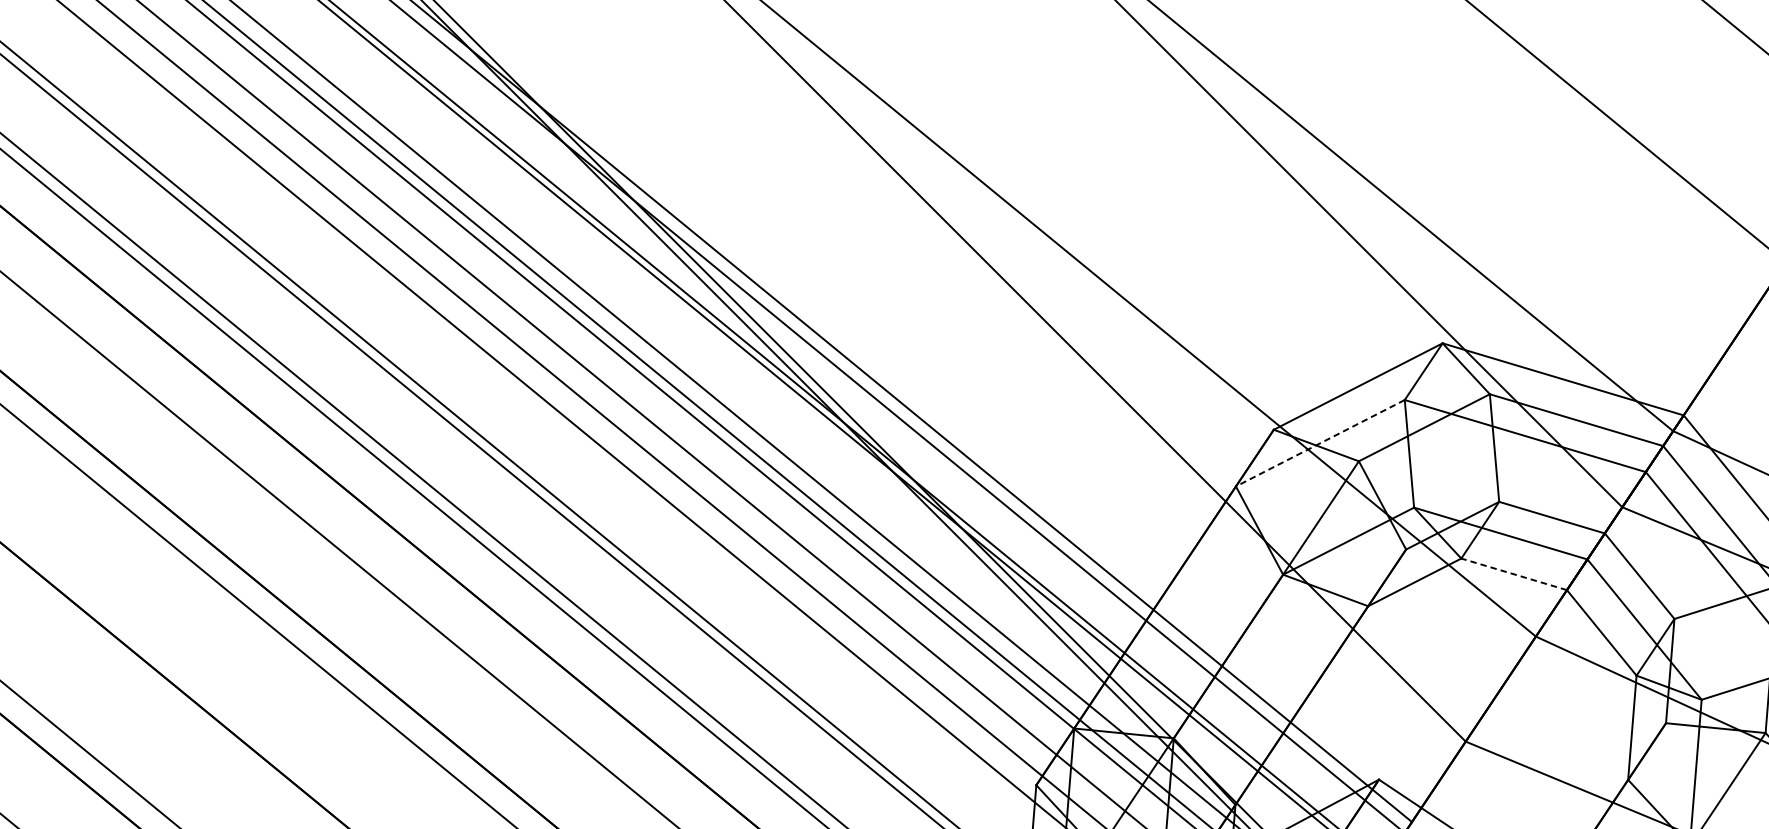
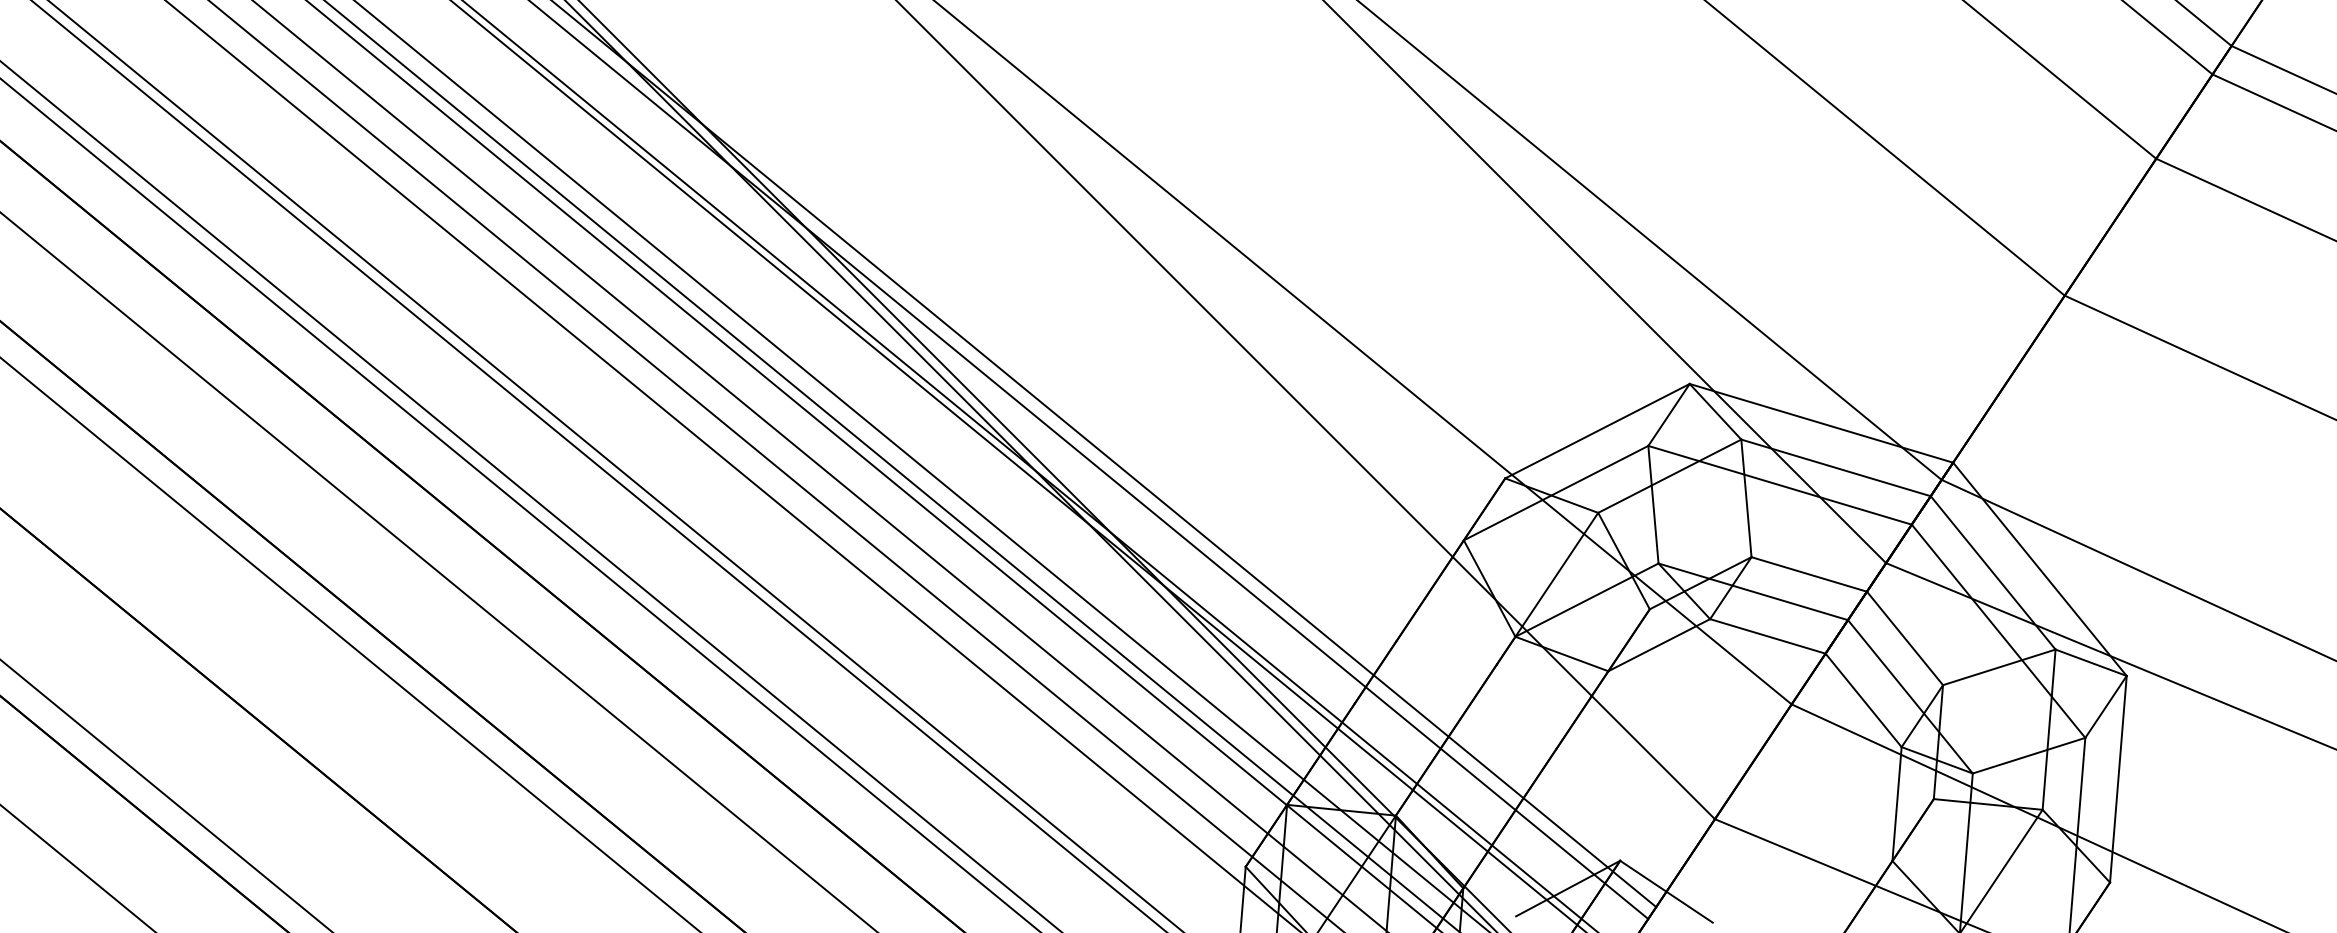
line: (1320, 443) -> (1556, 493), dashed -> solid
line: (1513, 574) -> (1767, 636), dashed -> solid

